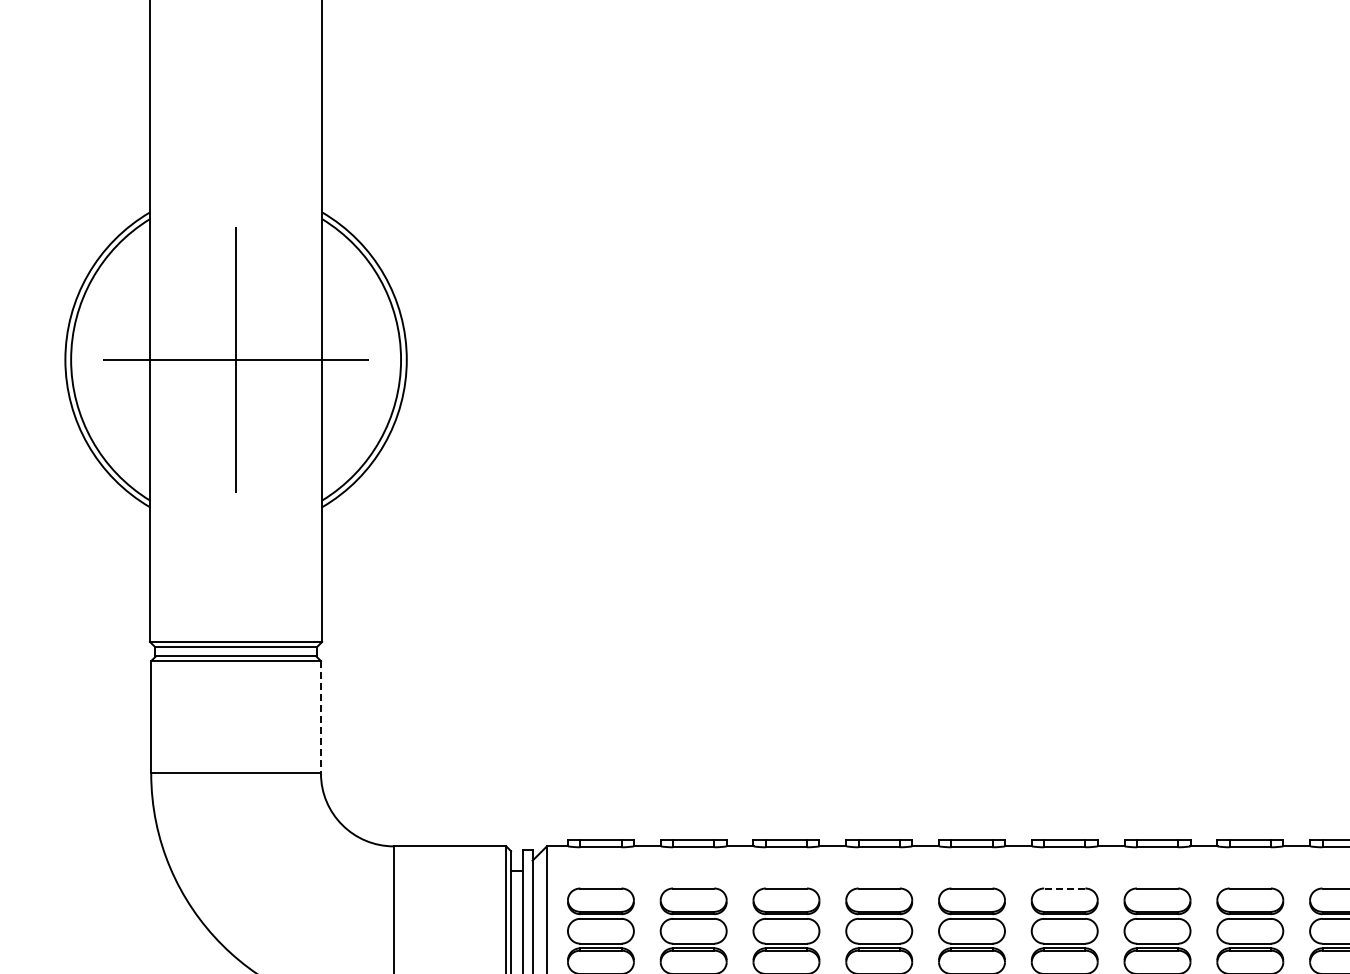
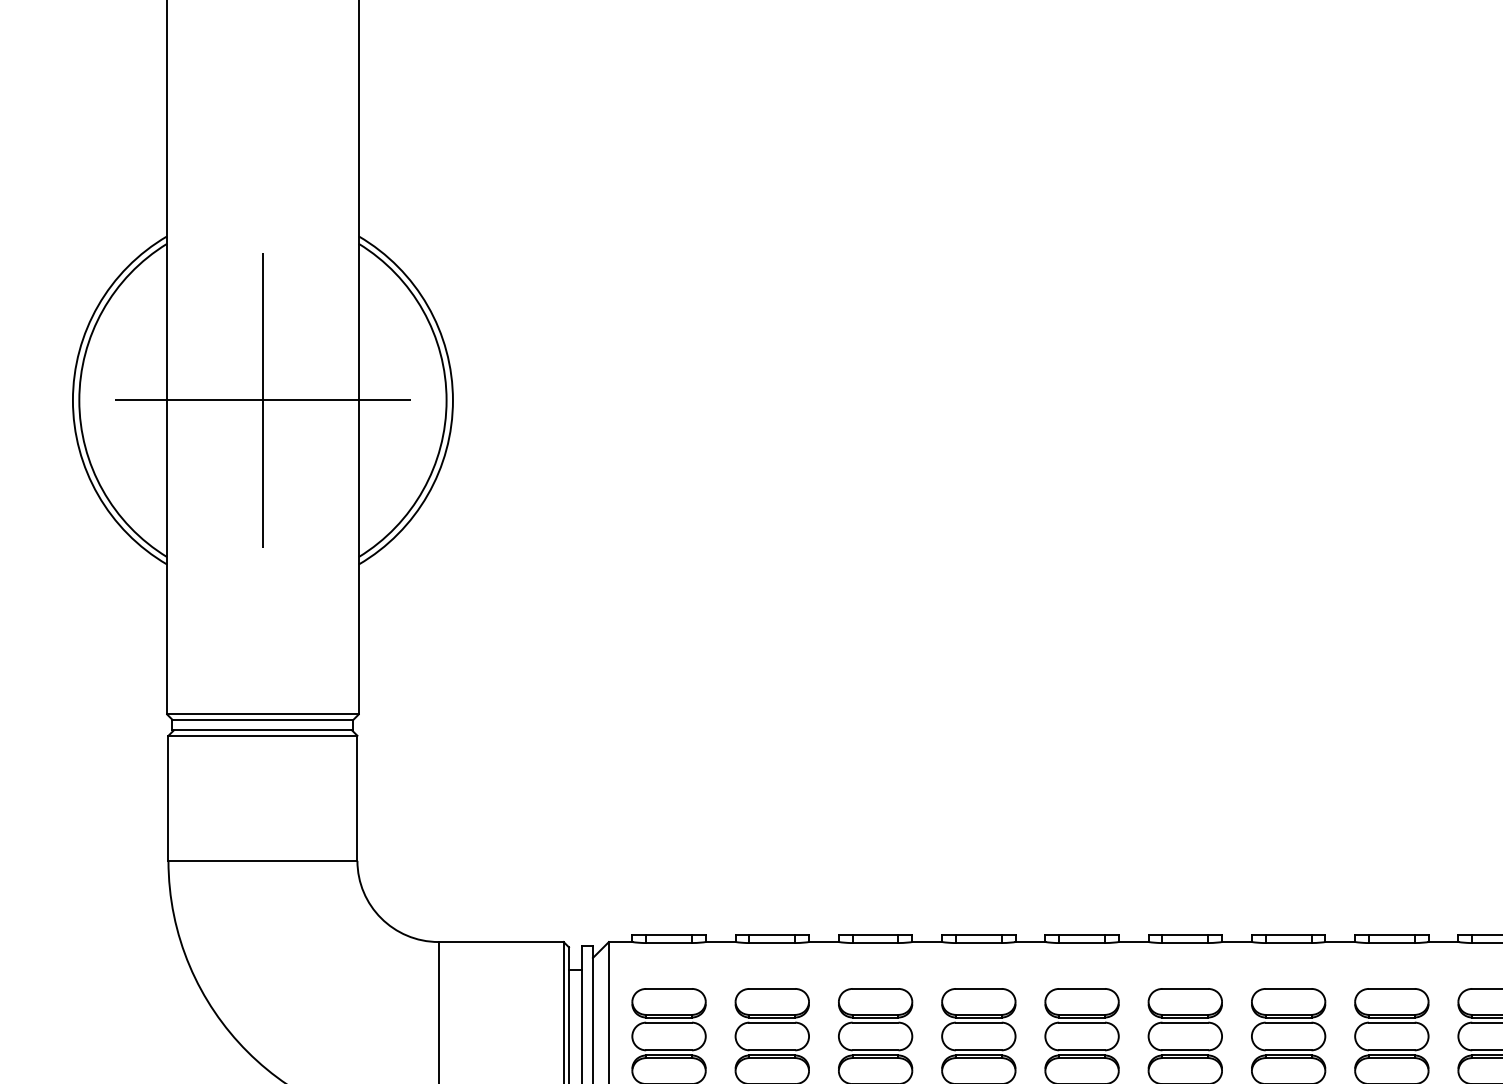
line: (320, 717) -> (356, 798), dashed -> solid
line: (1064, 888) -> (1185, 988), dashed -> solid

